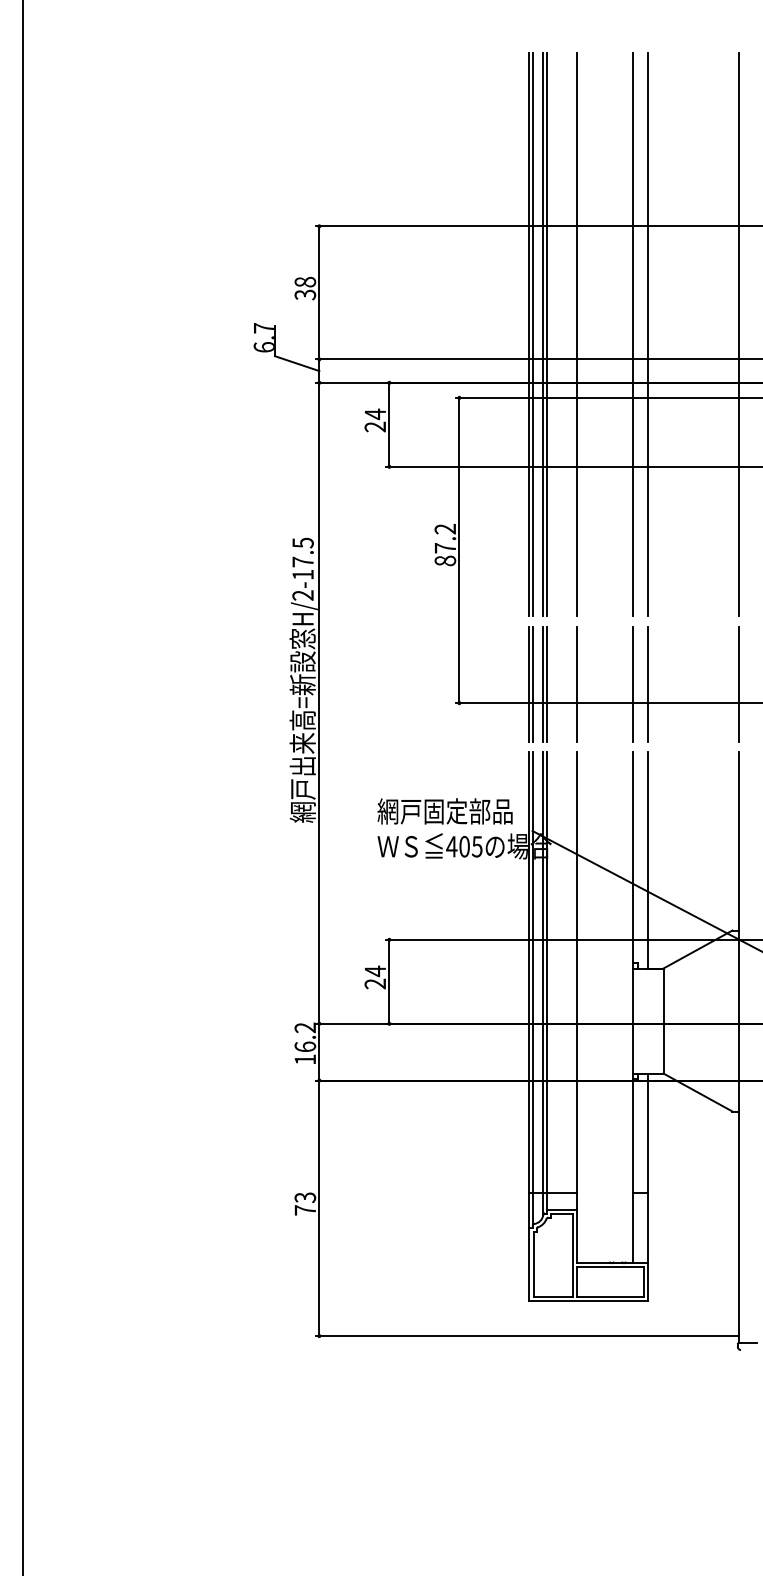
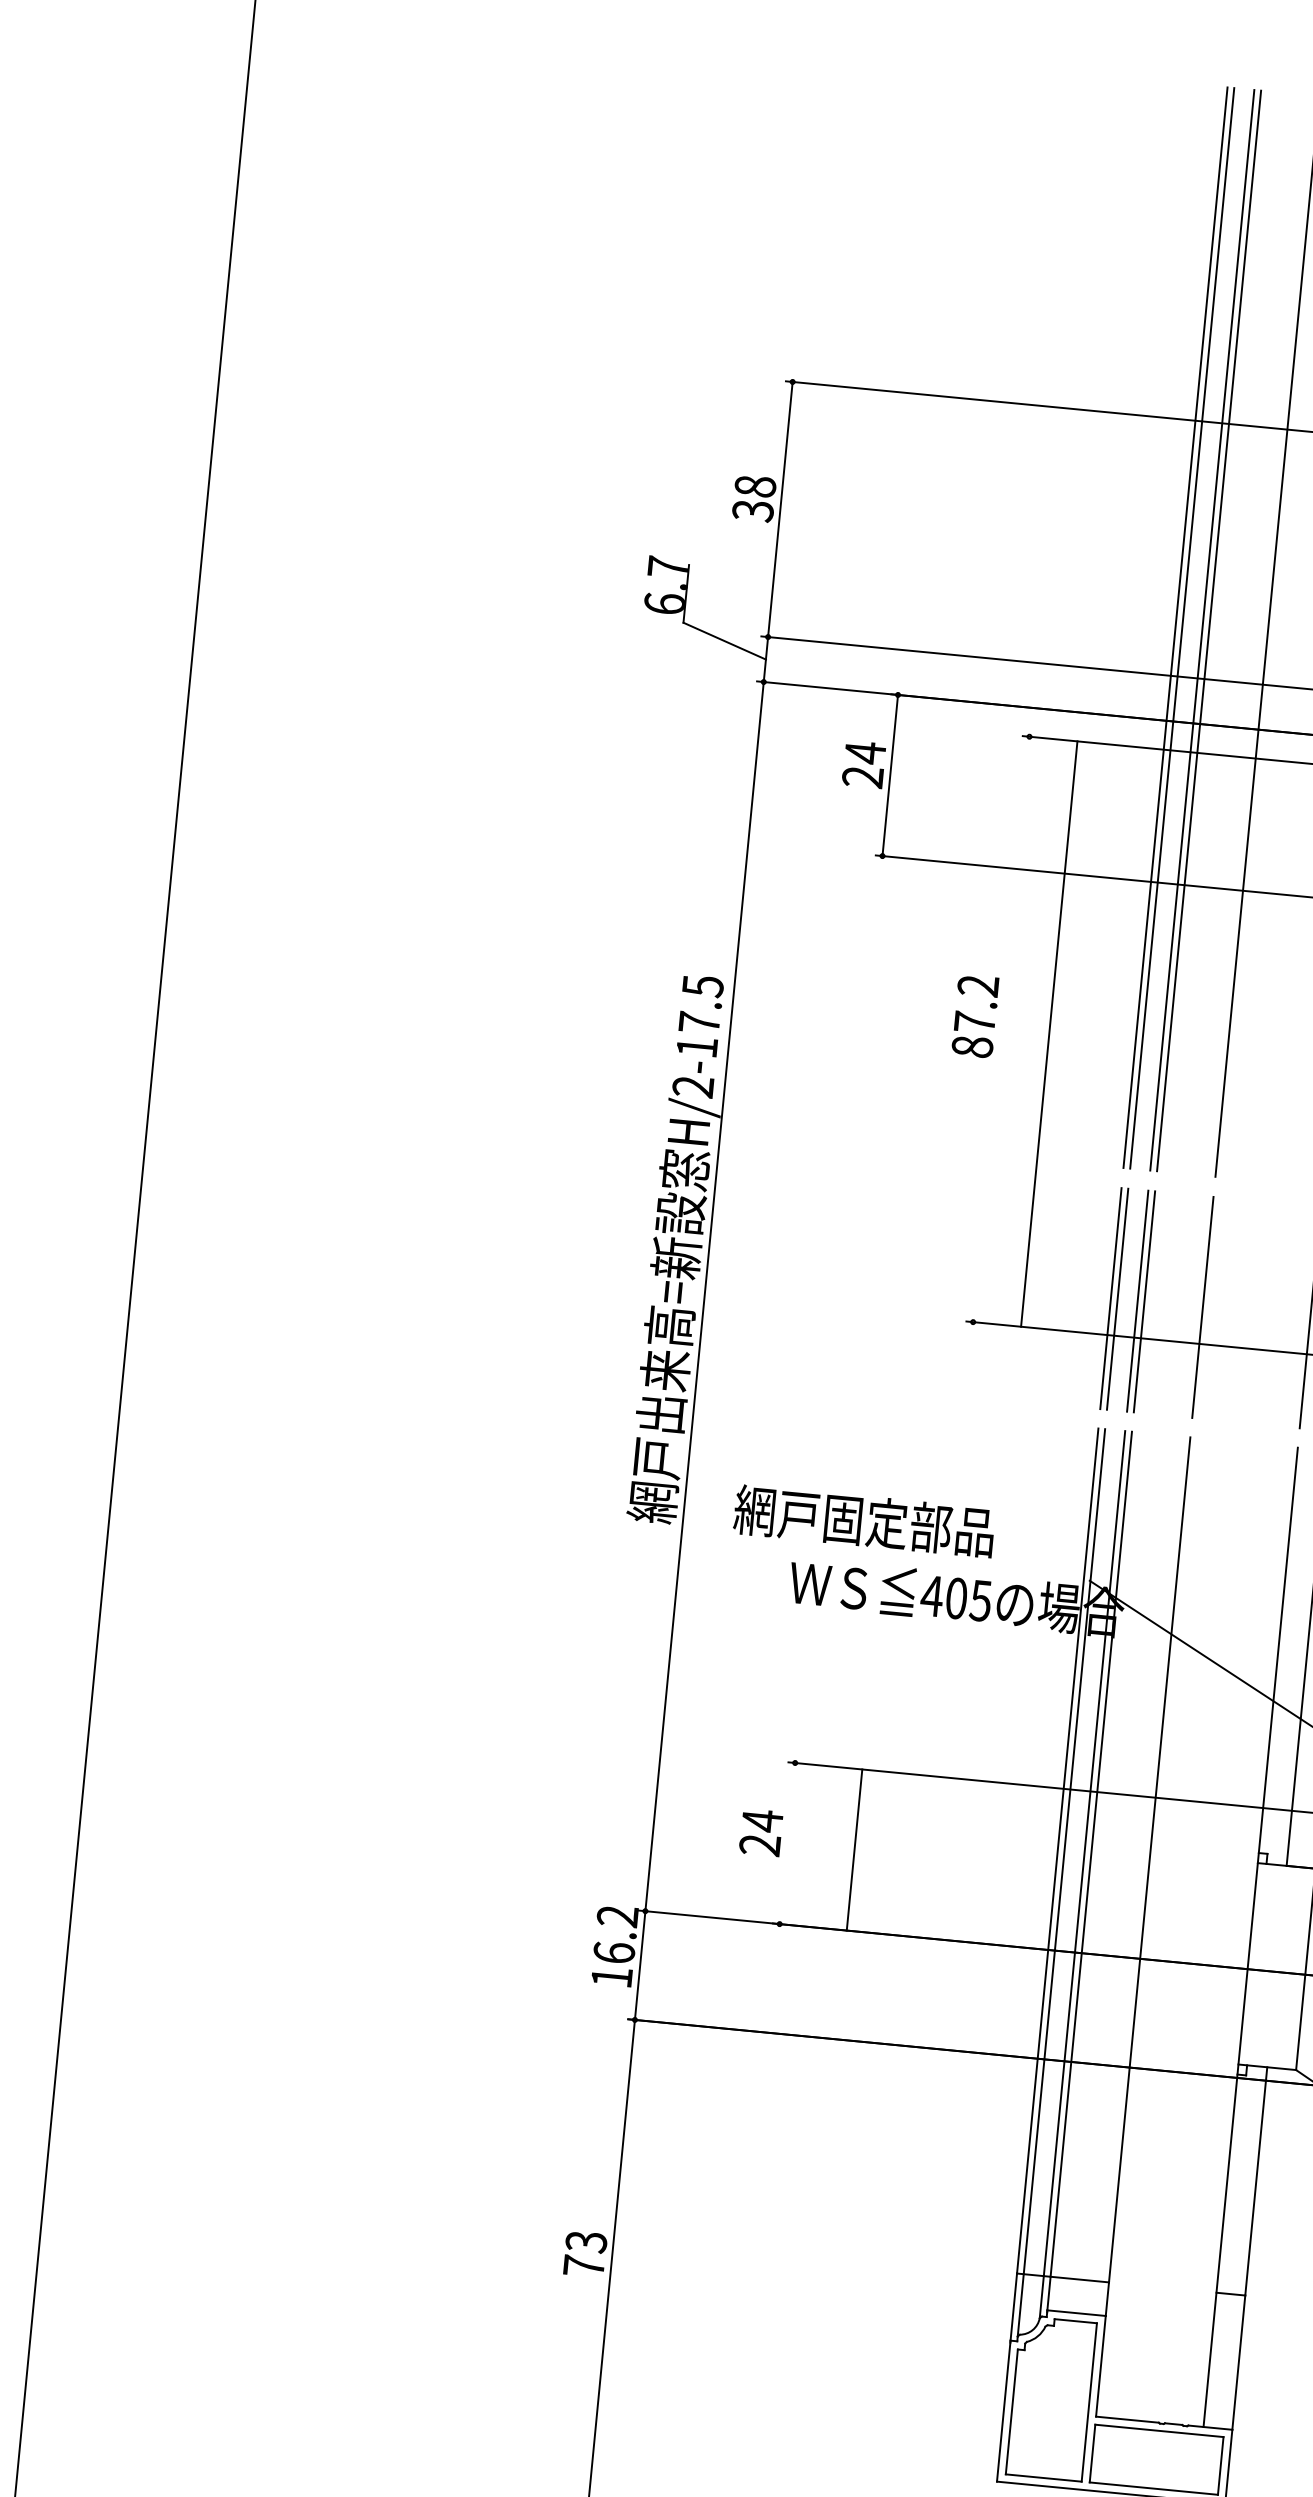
line: (459, 550) -> (1049, 1034), moved
text: (444, 811) -> (863, 1521), moved
line: (389, 981) -> (854, 1849), moved

